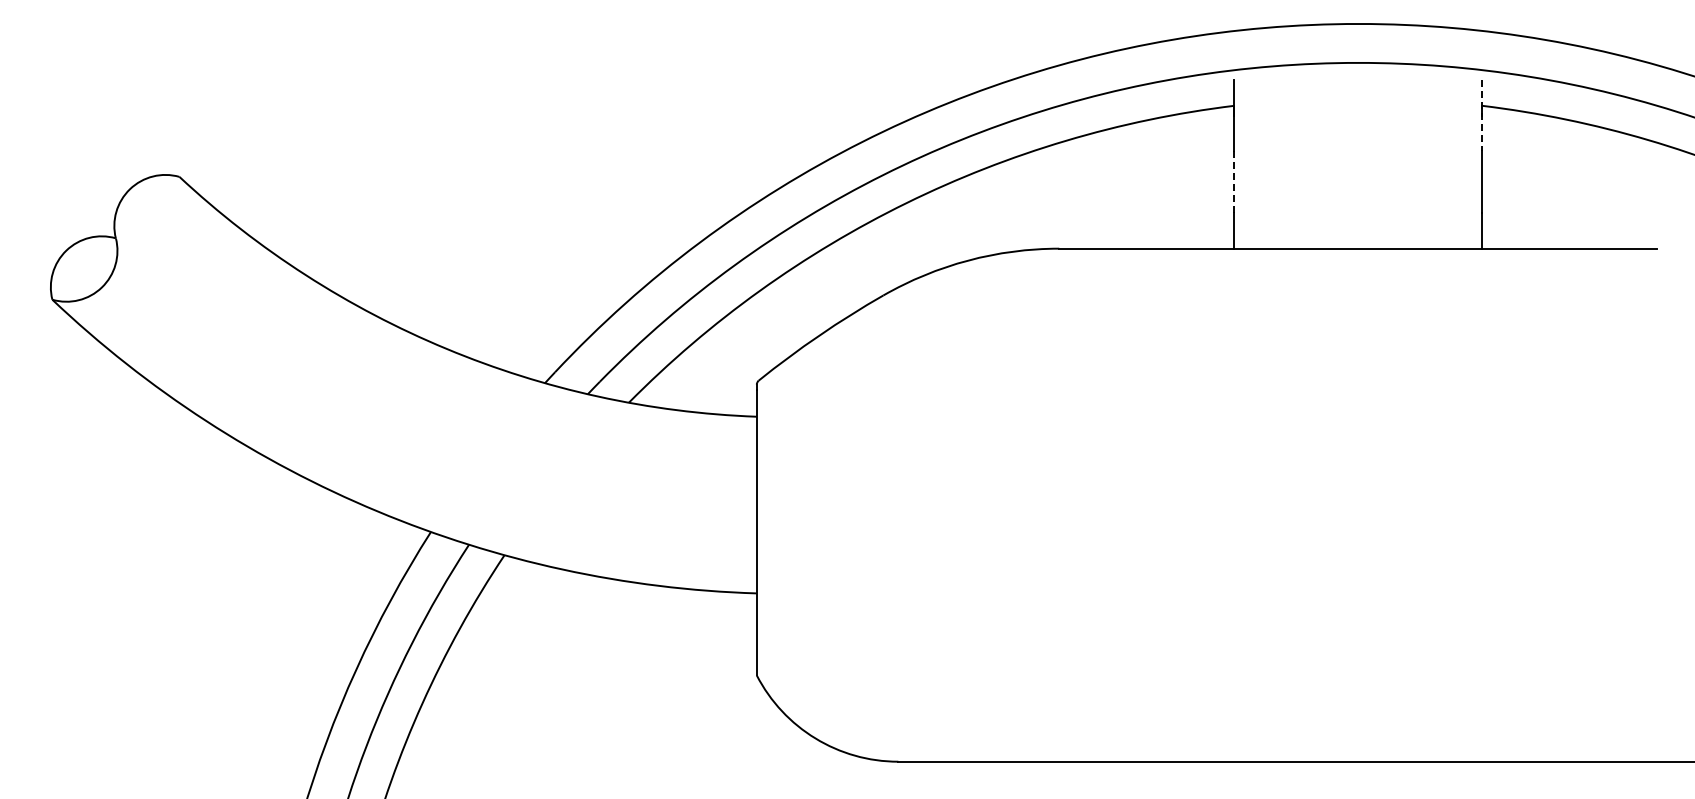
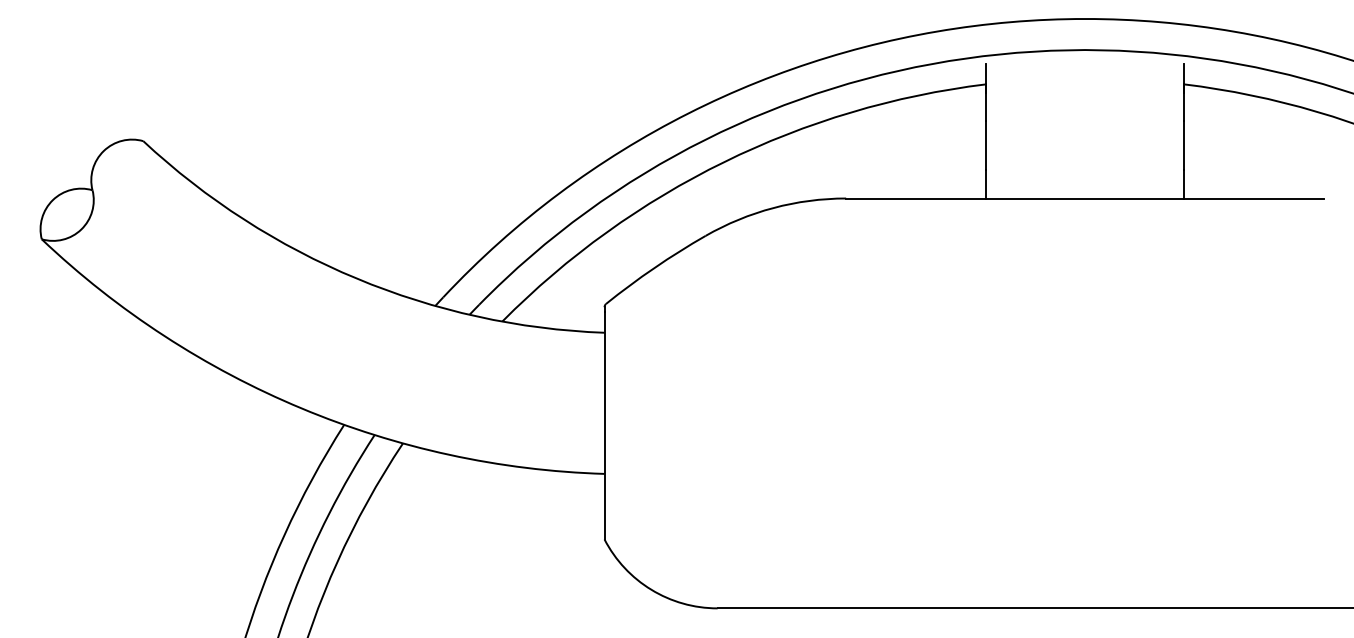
line: (1482, 116) -> (1184, 92), dashed -> solid
line: (1234, 182) -> (986, 145), dashed -> solid

